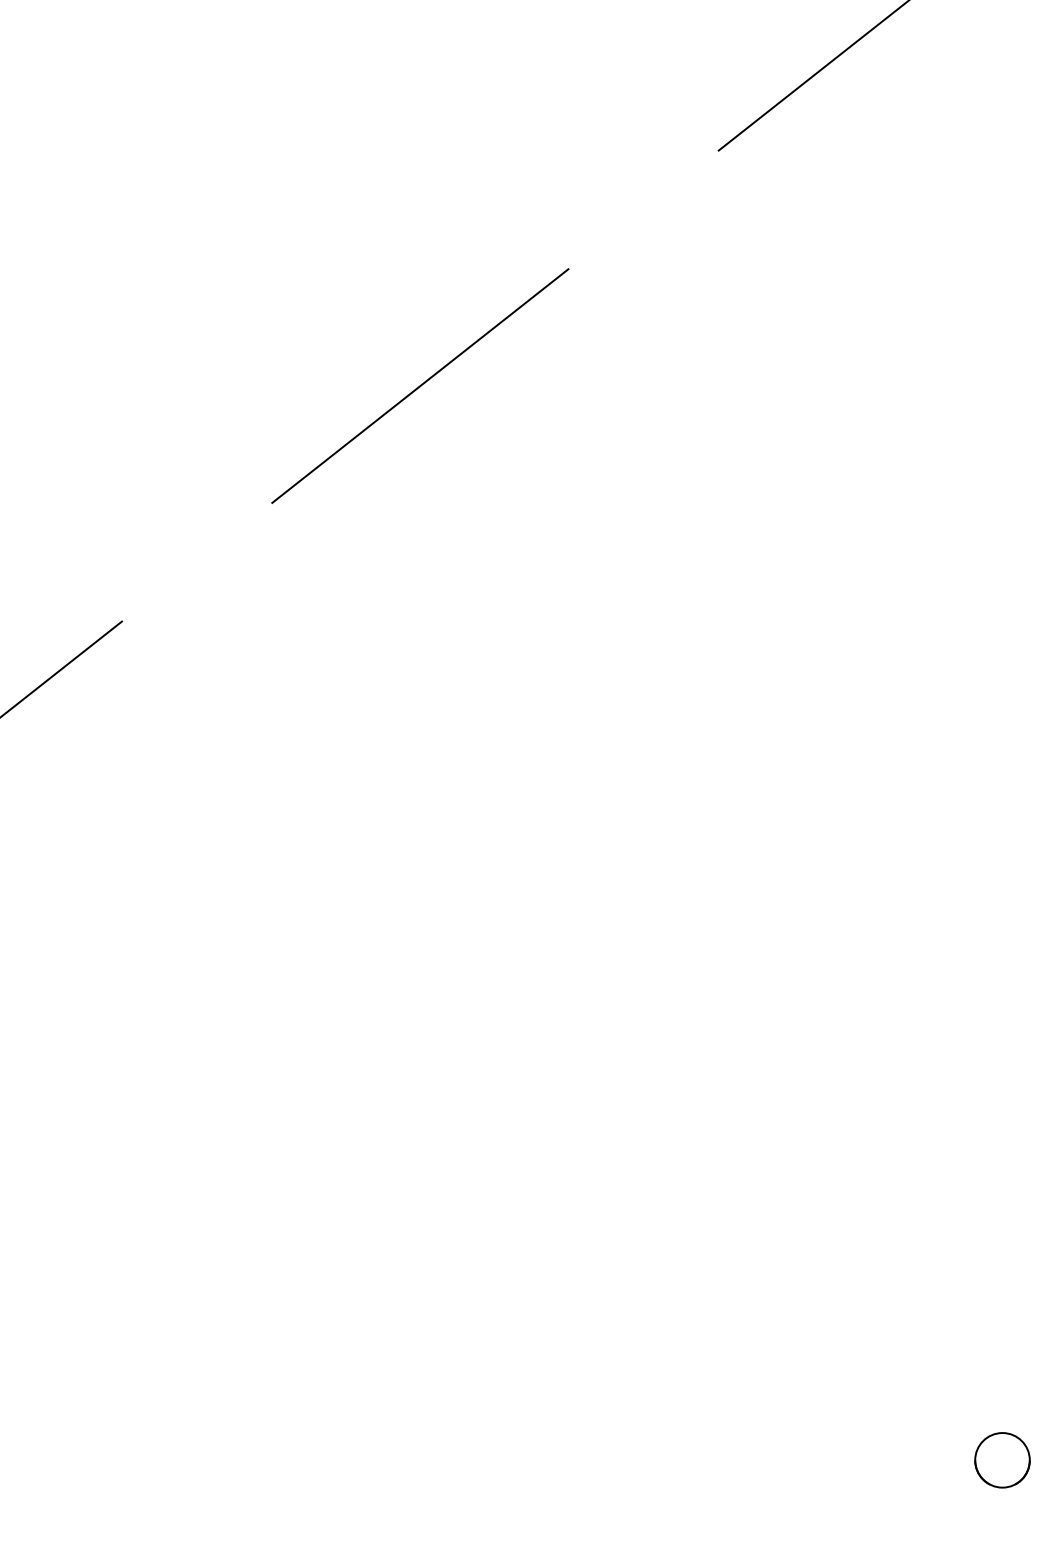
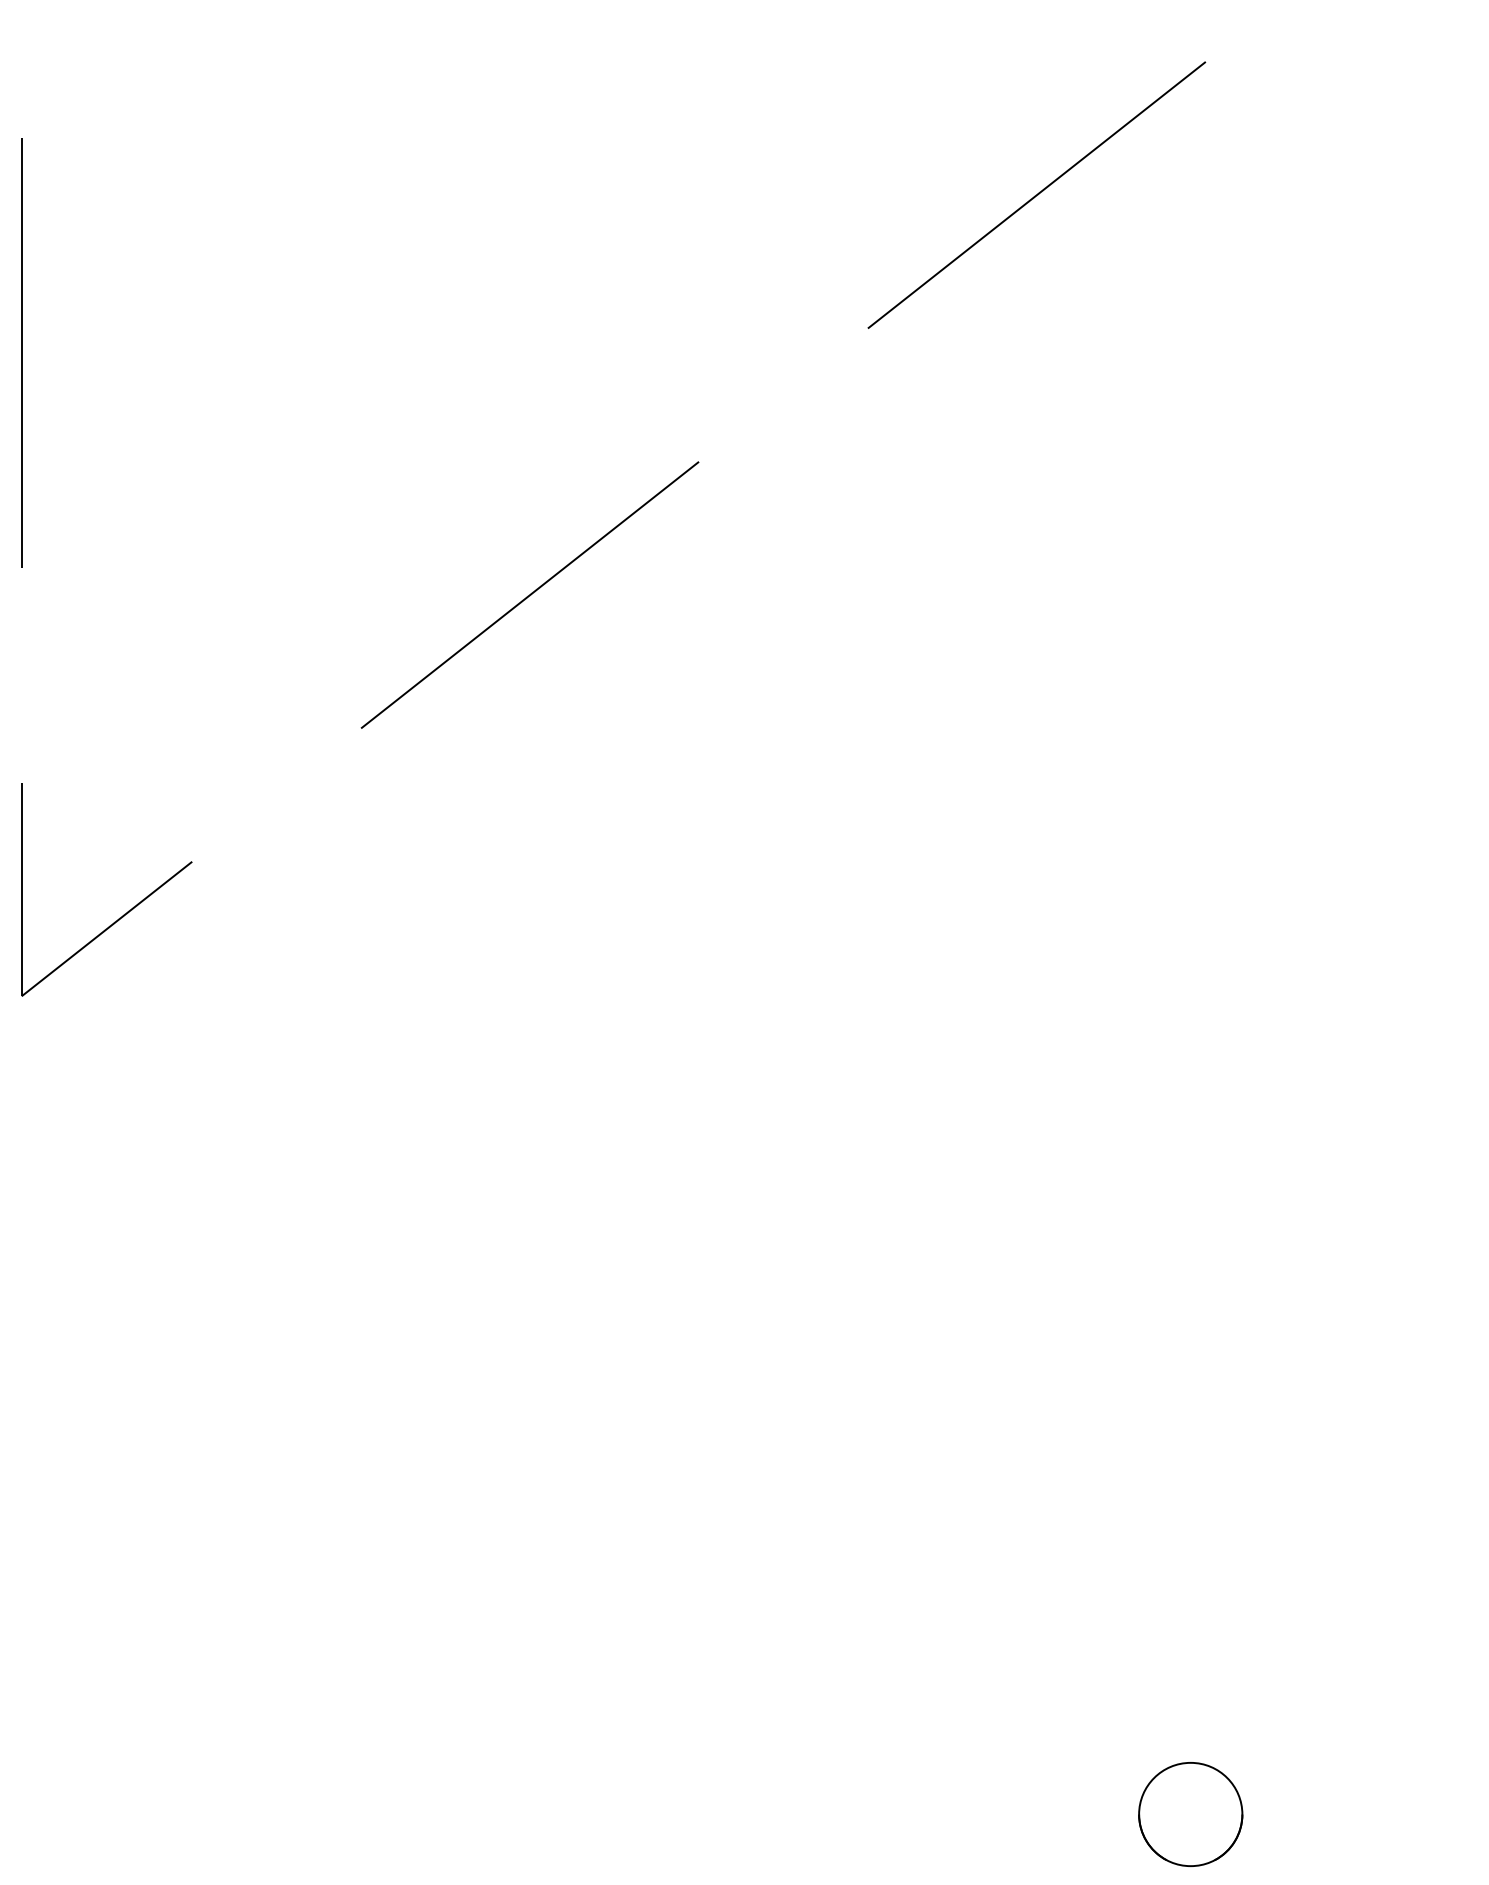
part: (1002, 1460) -> (1190, 1814), size x1.67

